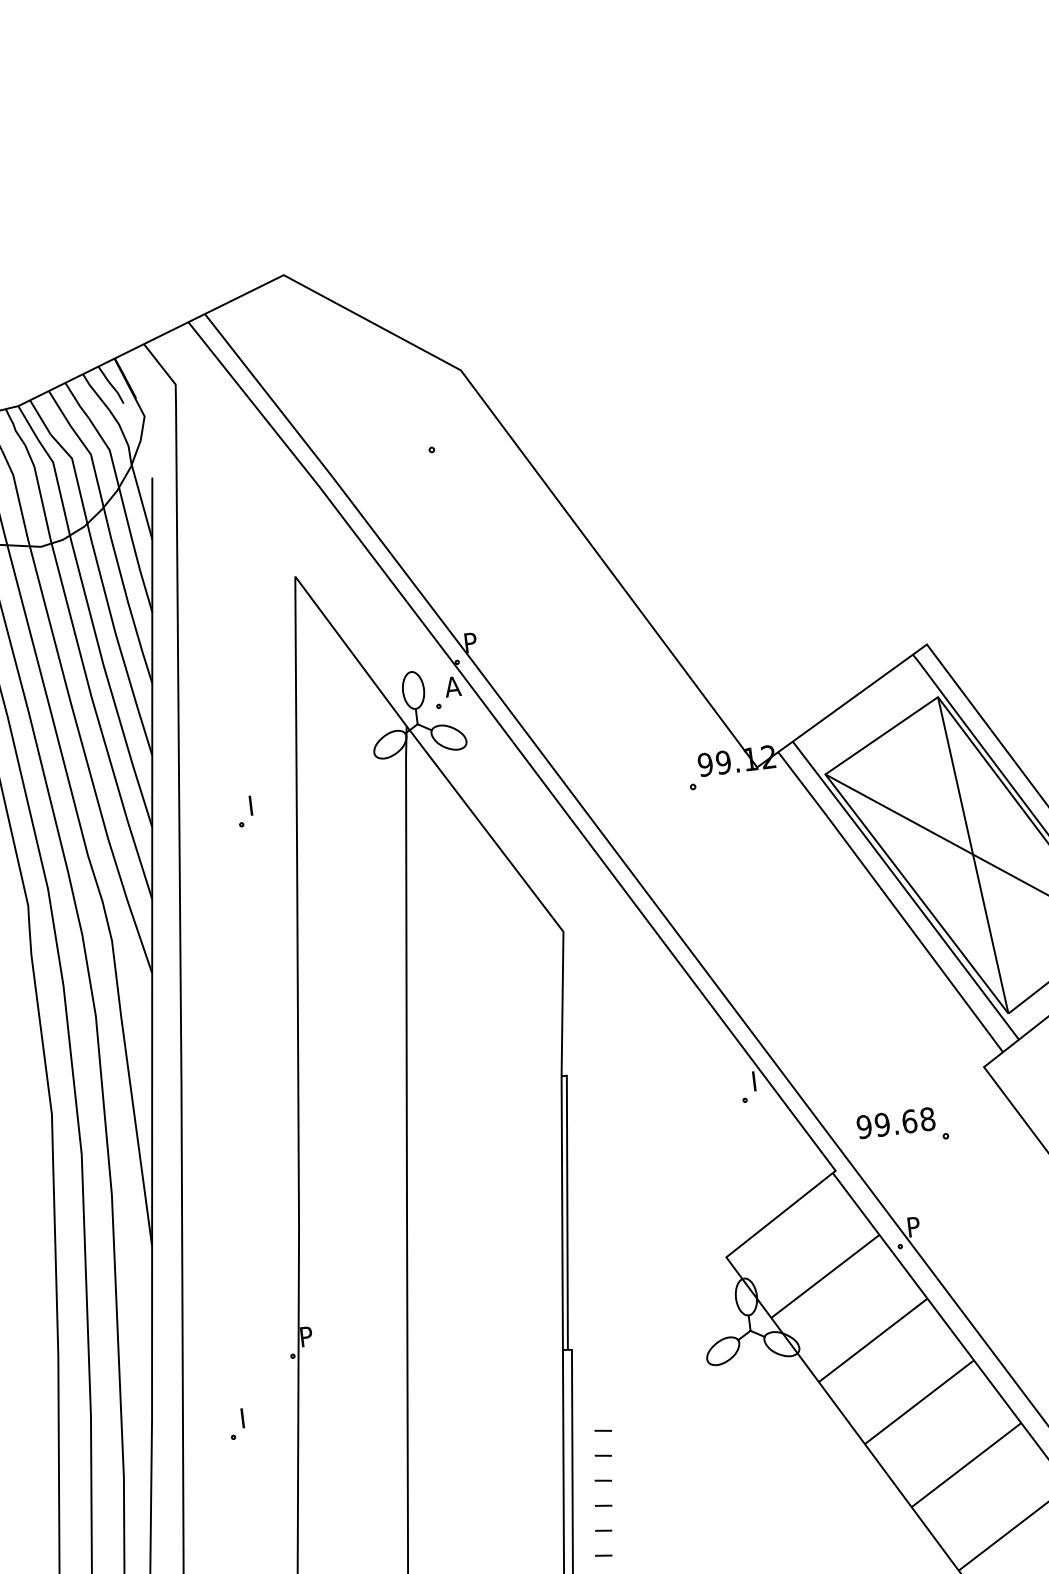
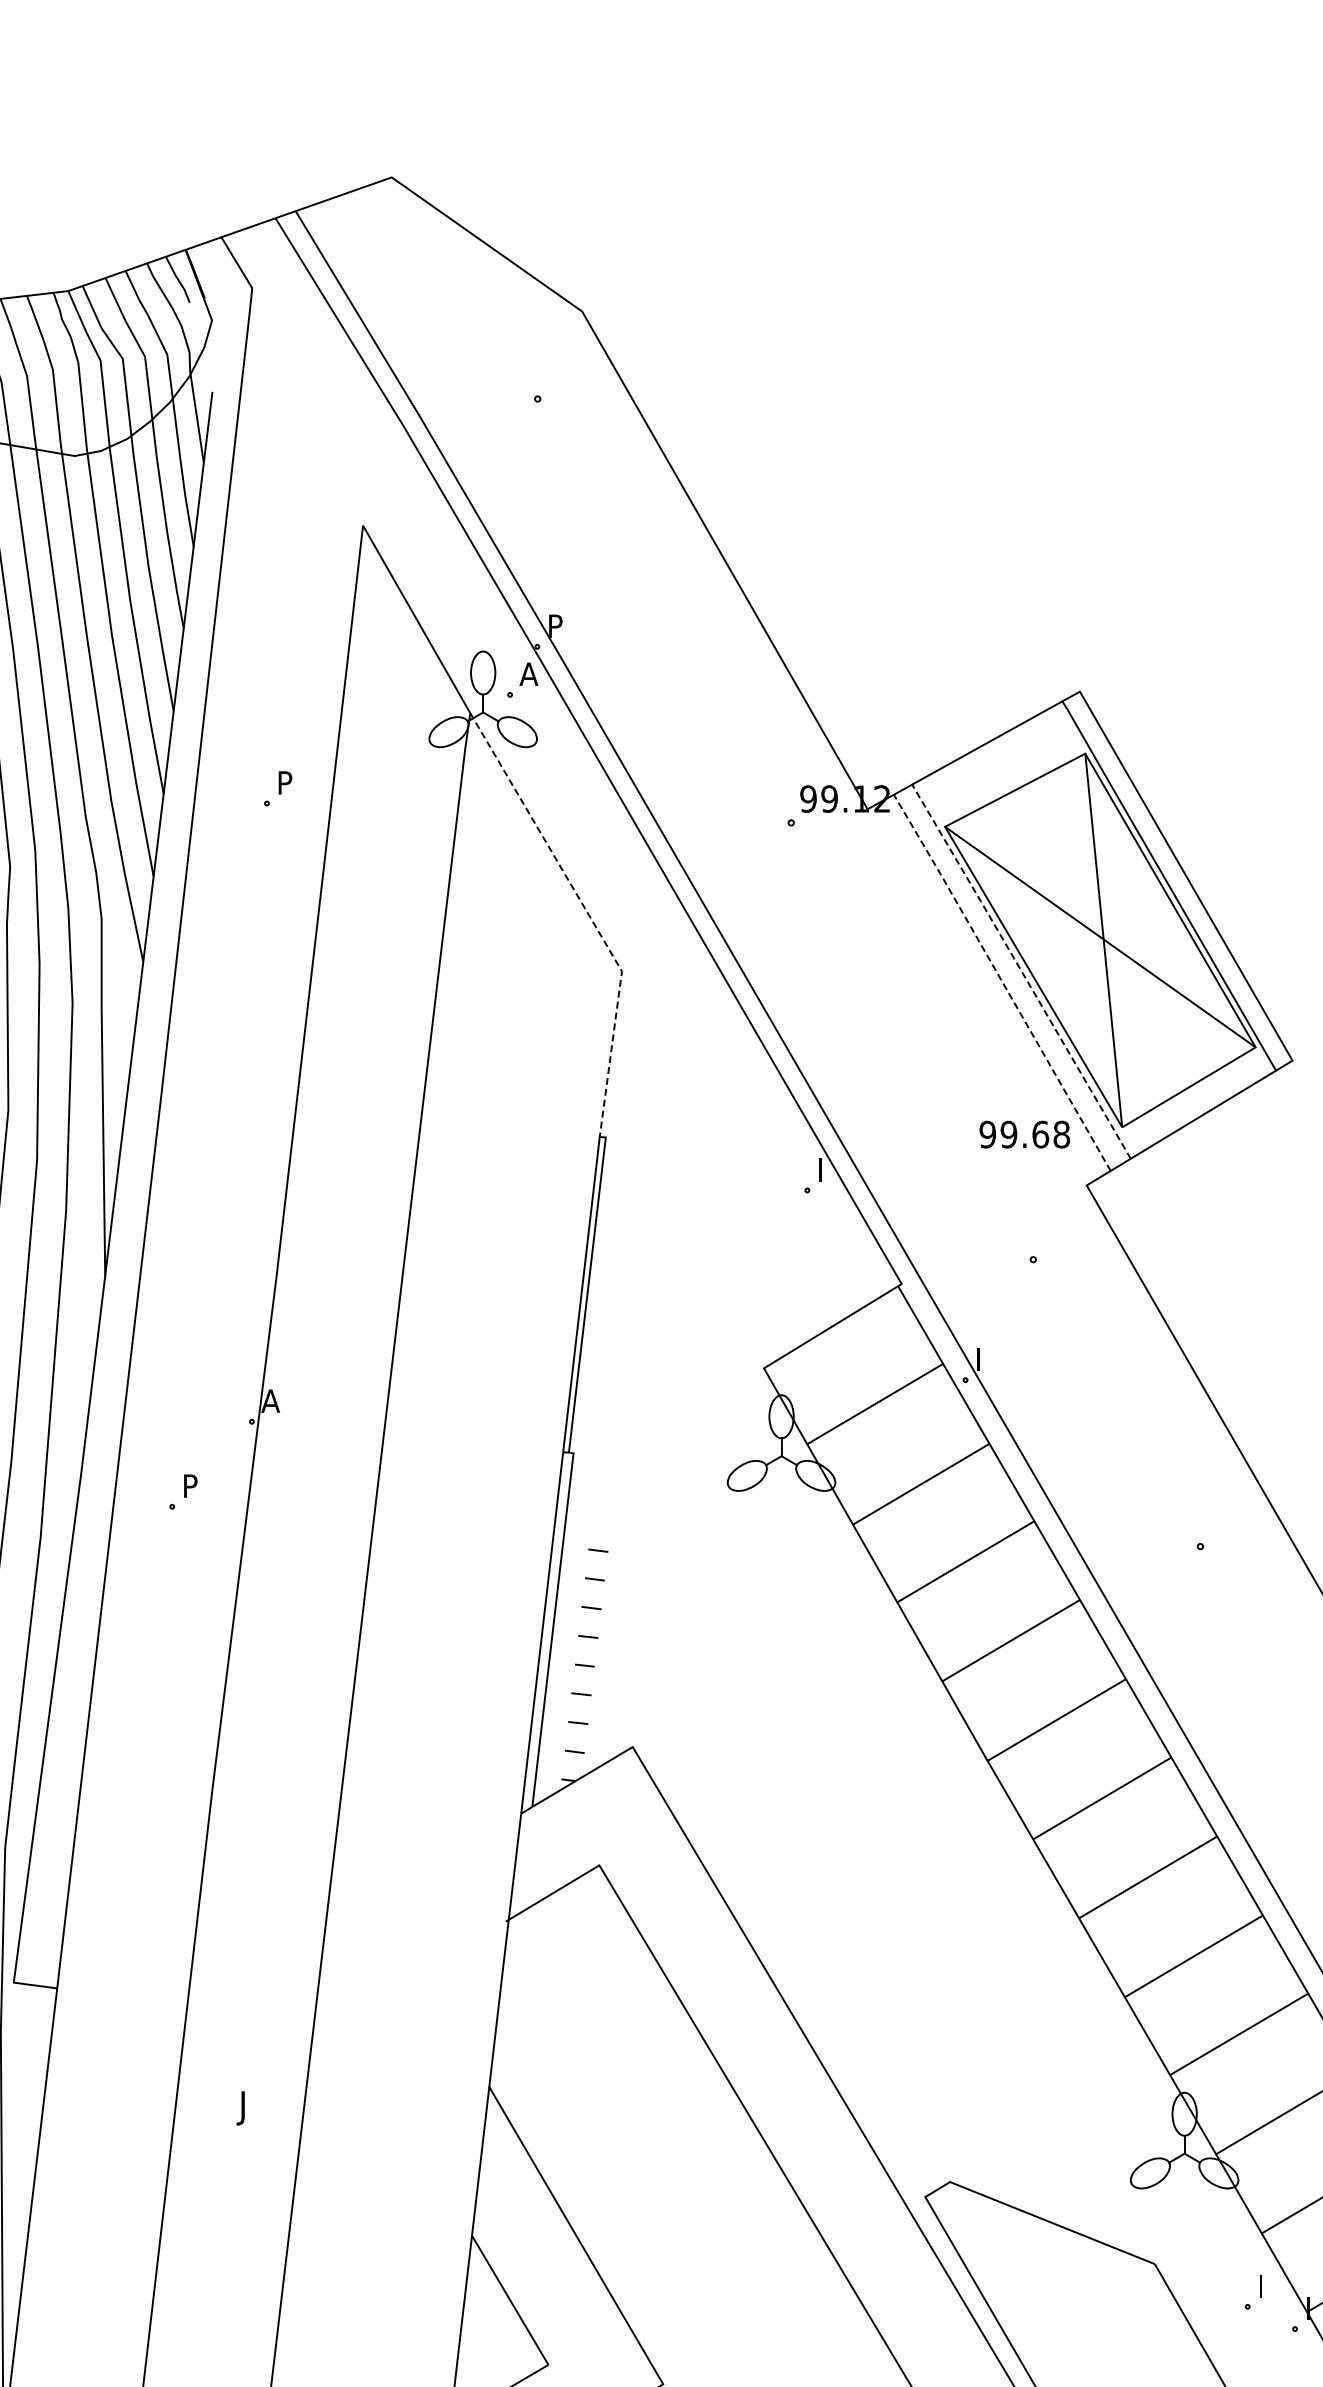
text: (255, 804) -> (285, 782), I -> P
line: (529, 887) -> (589, 915), solid -> dashed
line: (905, 889) -> (1021, 970), solid -> dashed
line: (890, 901) -> (1002, 982), solid -> dashed
text: (895, 1123) -> (1024, 1134), moved
text: (913, 1226) -> (983, 1359), P -> I
text: (306, 1336) -> (270, 1400), P -> A
text: (246, 1417) -> (190, 1485), I -> P

